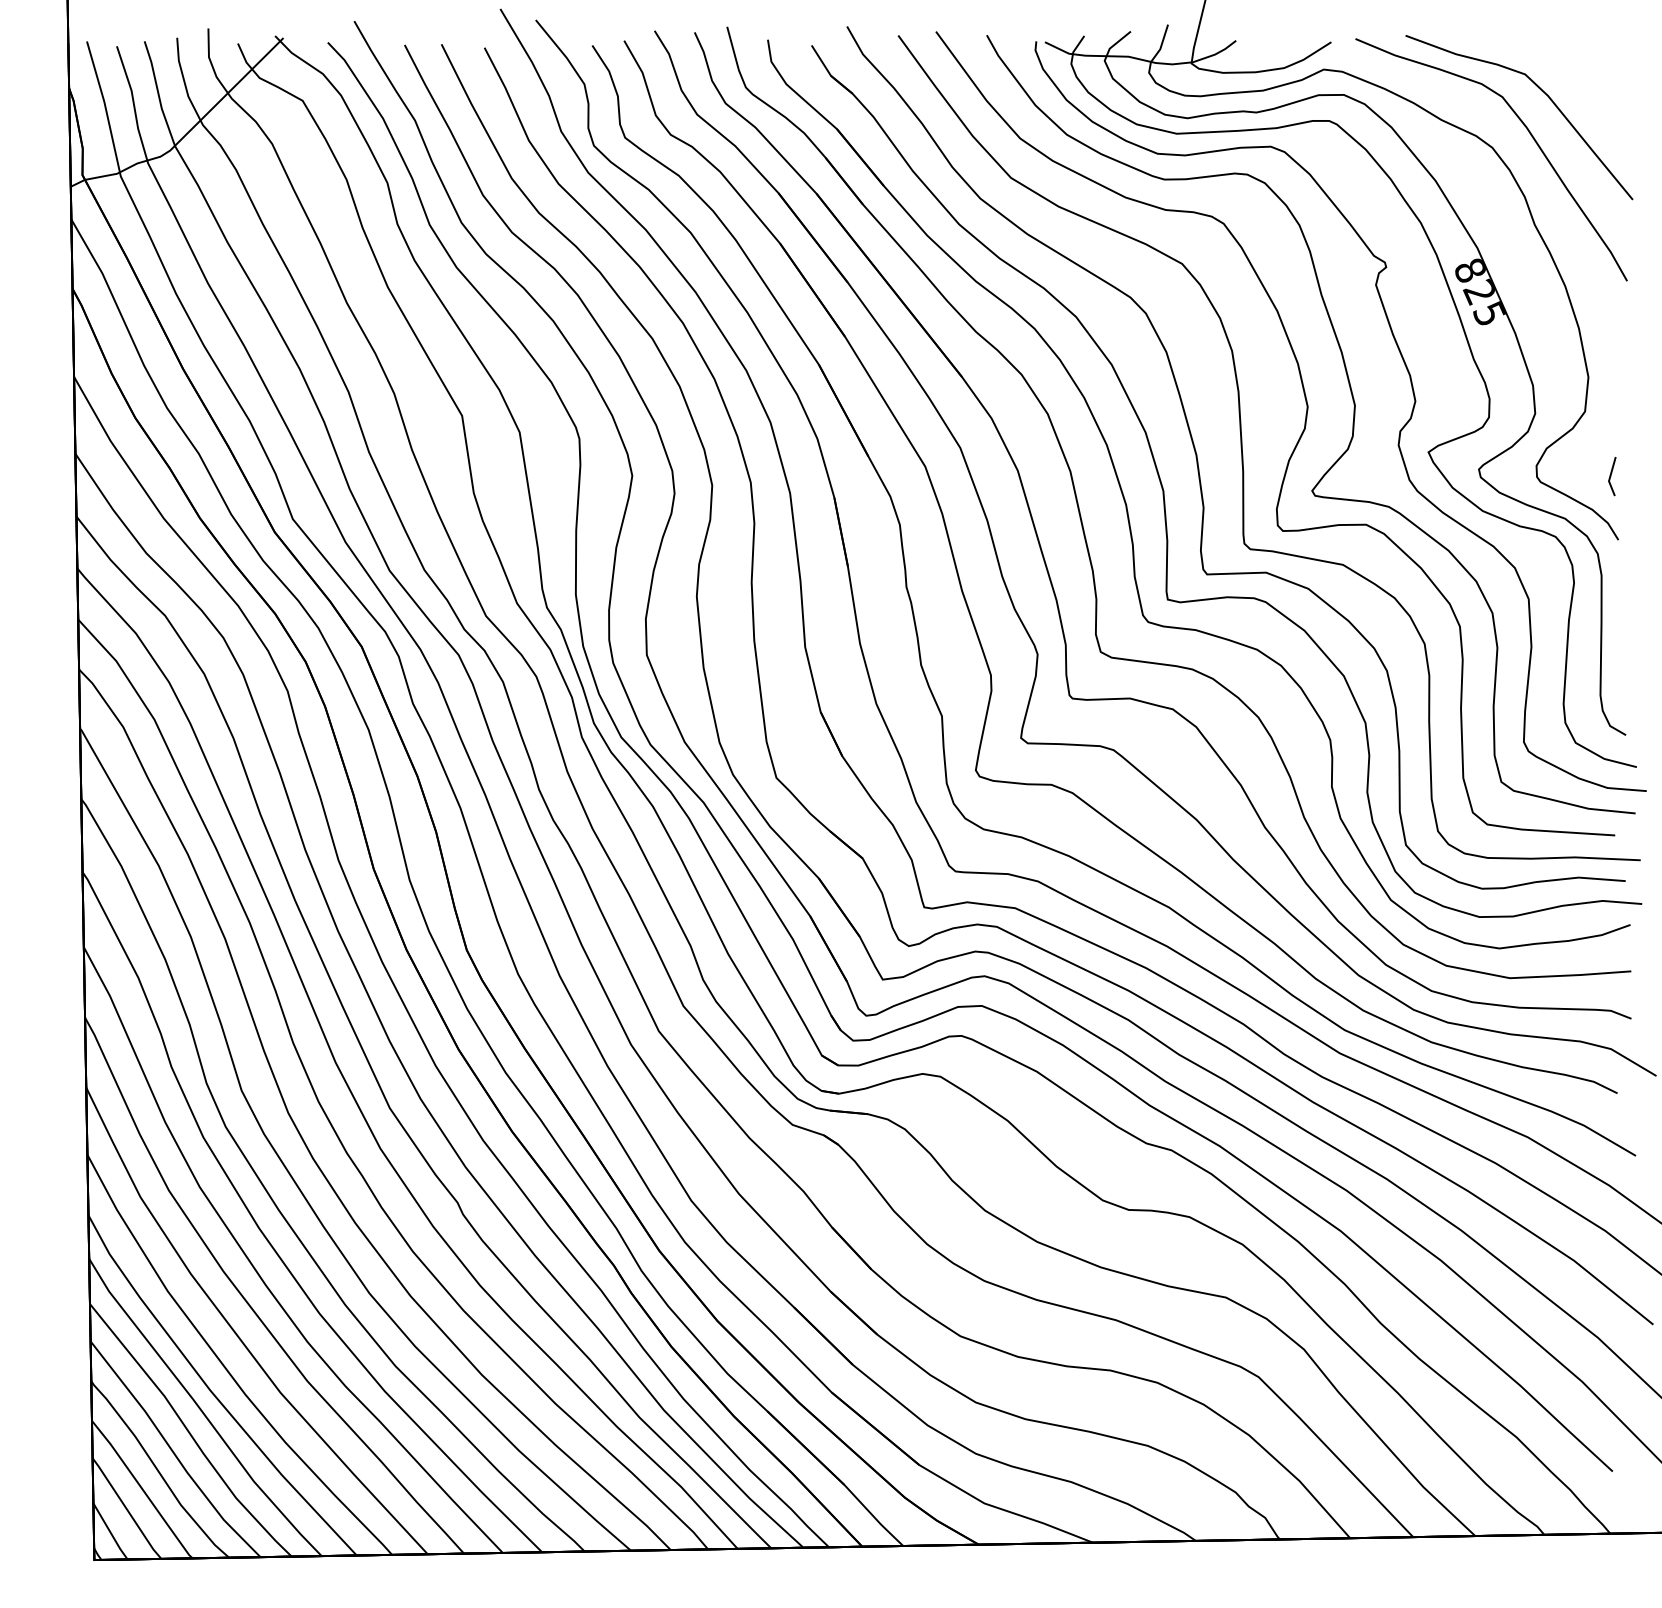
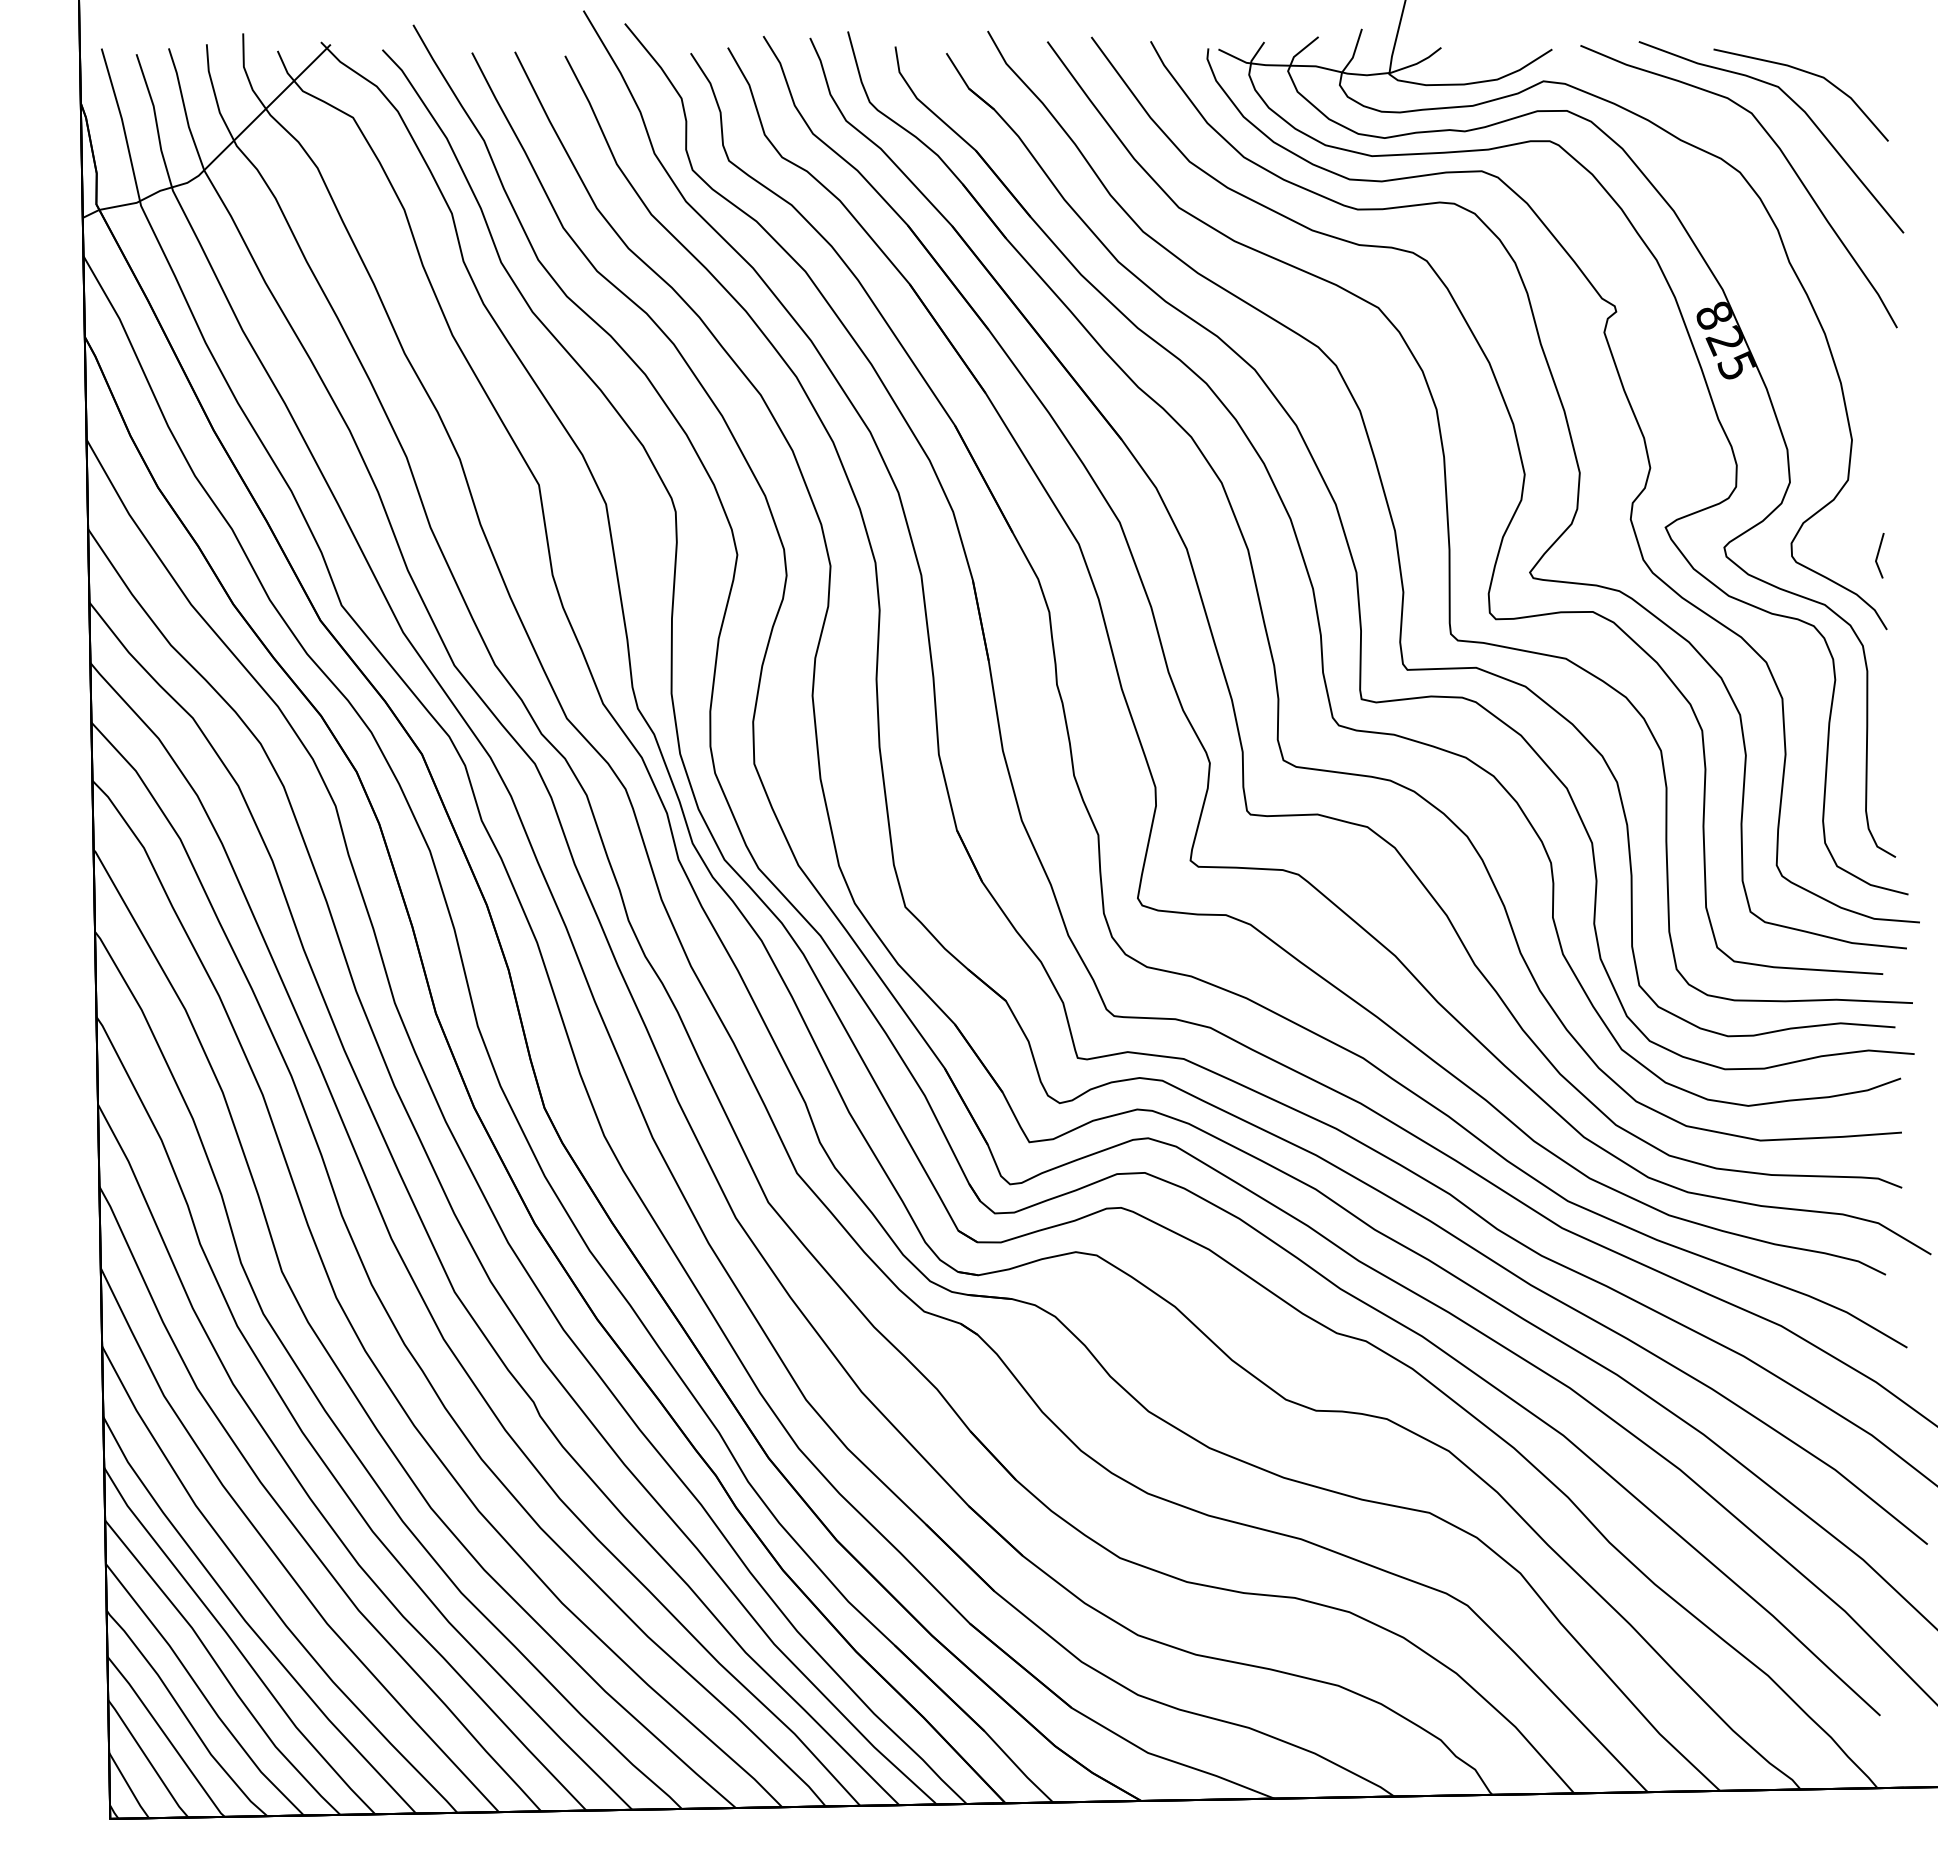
part: (1550, 62) -> (1807, 73), added

